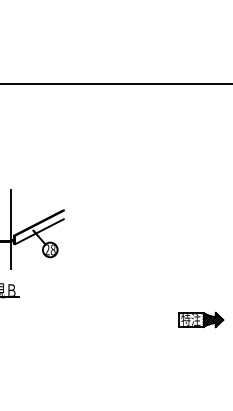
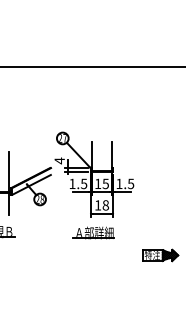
part: (118, 232) -> (94, 185), added

